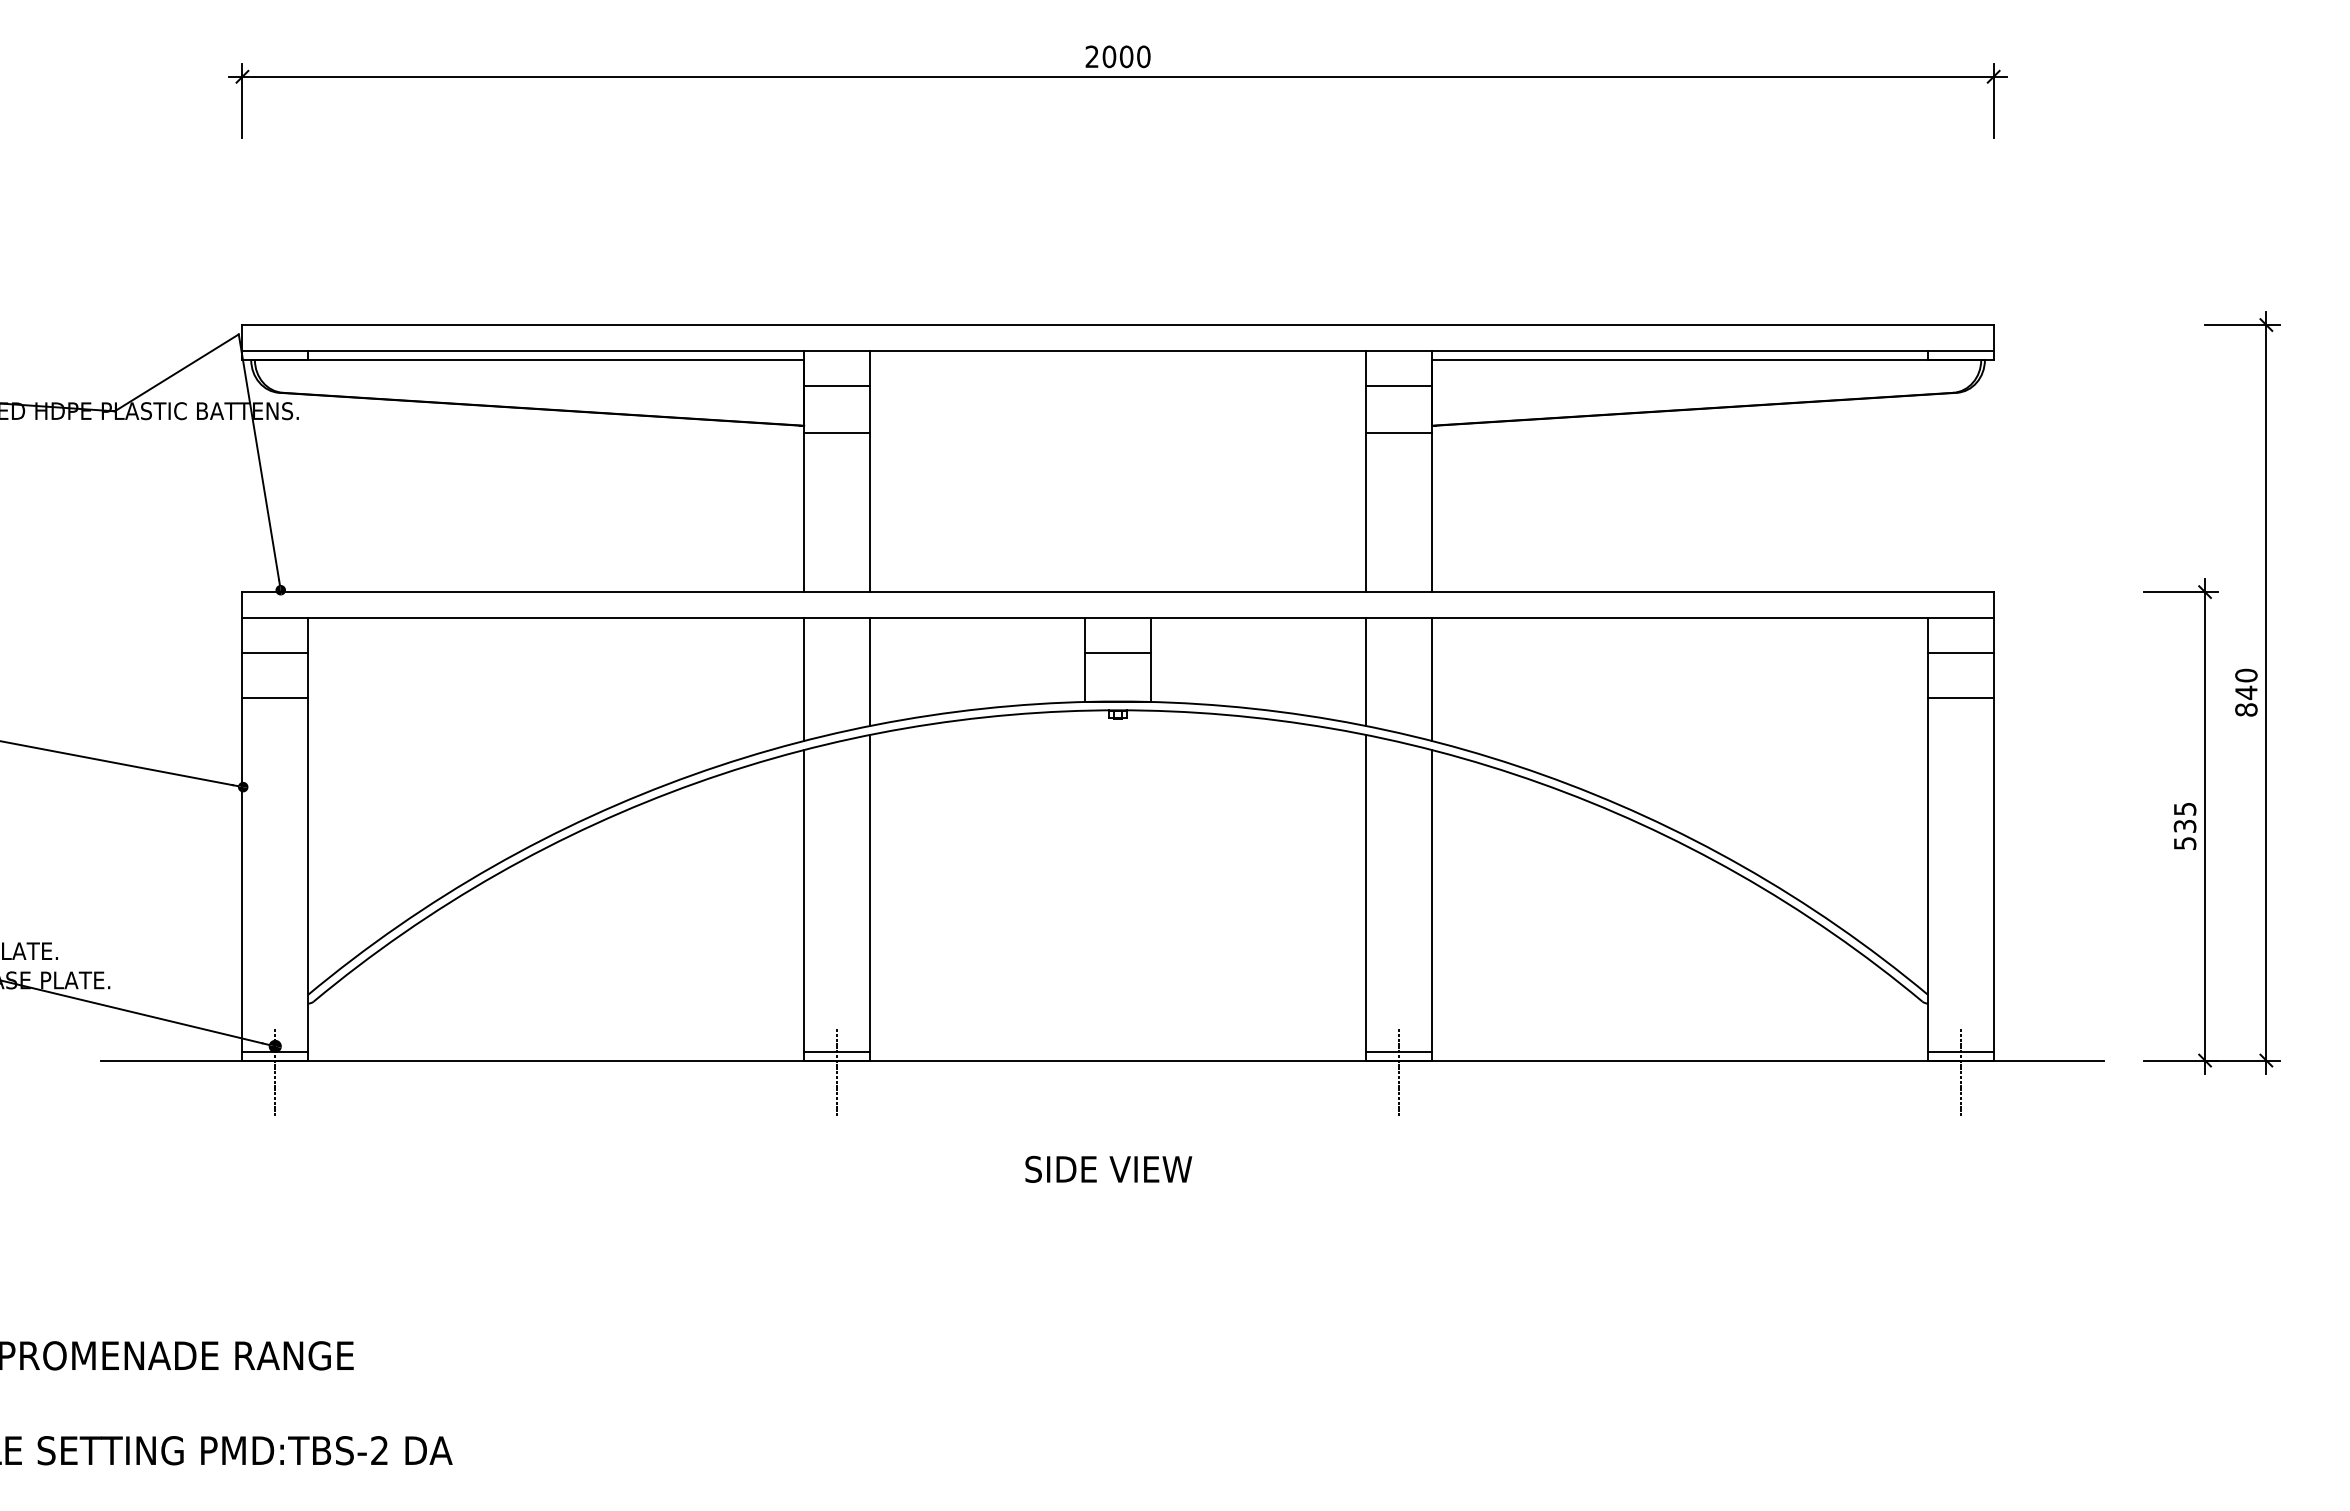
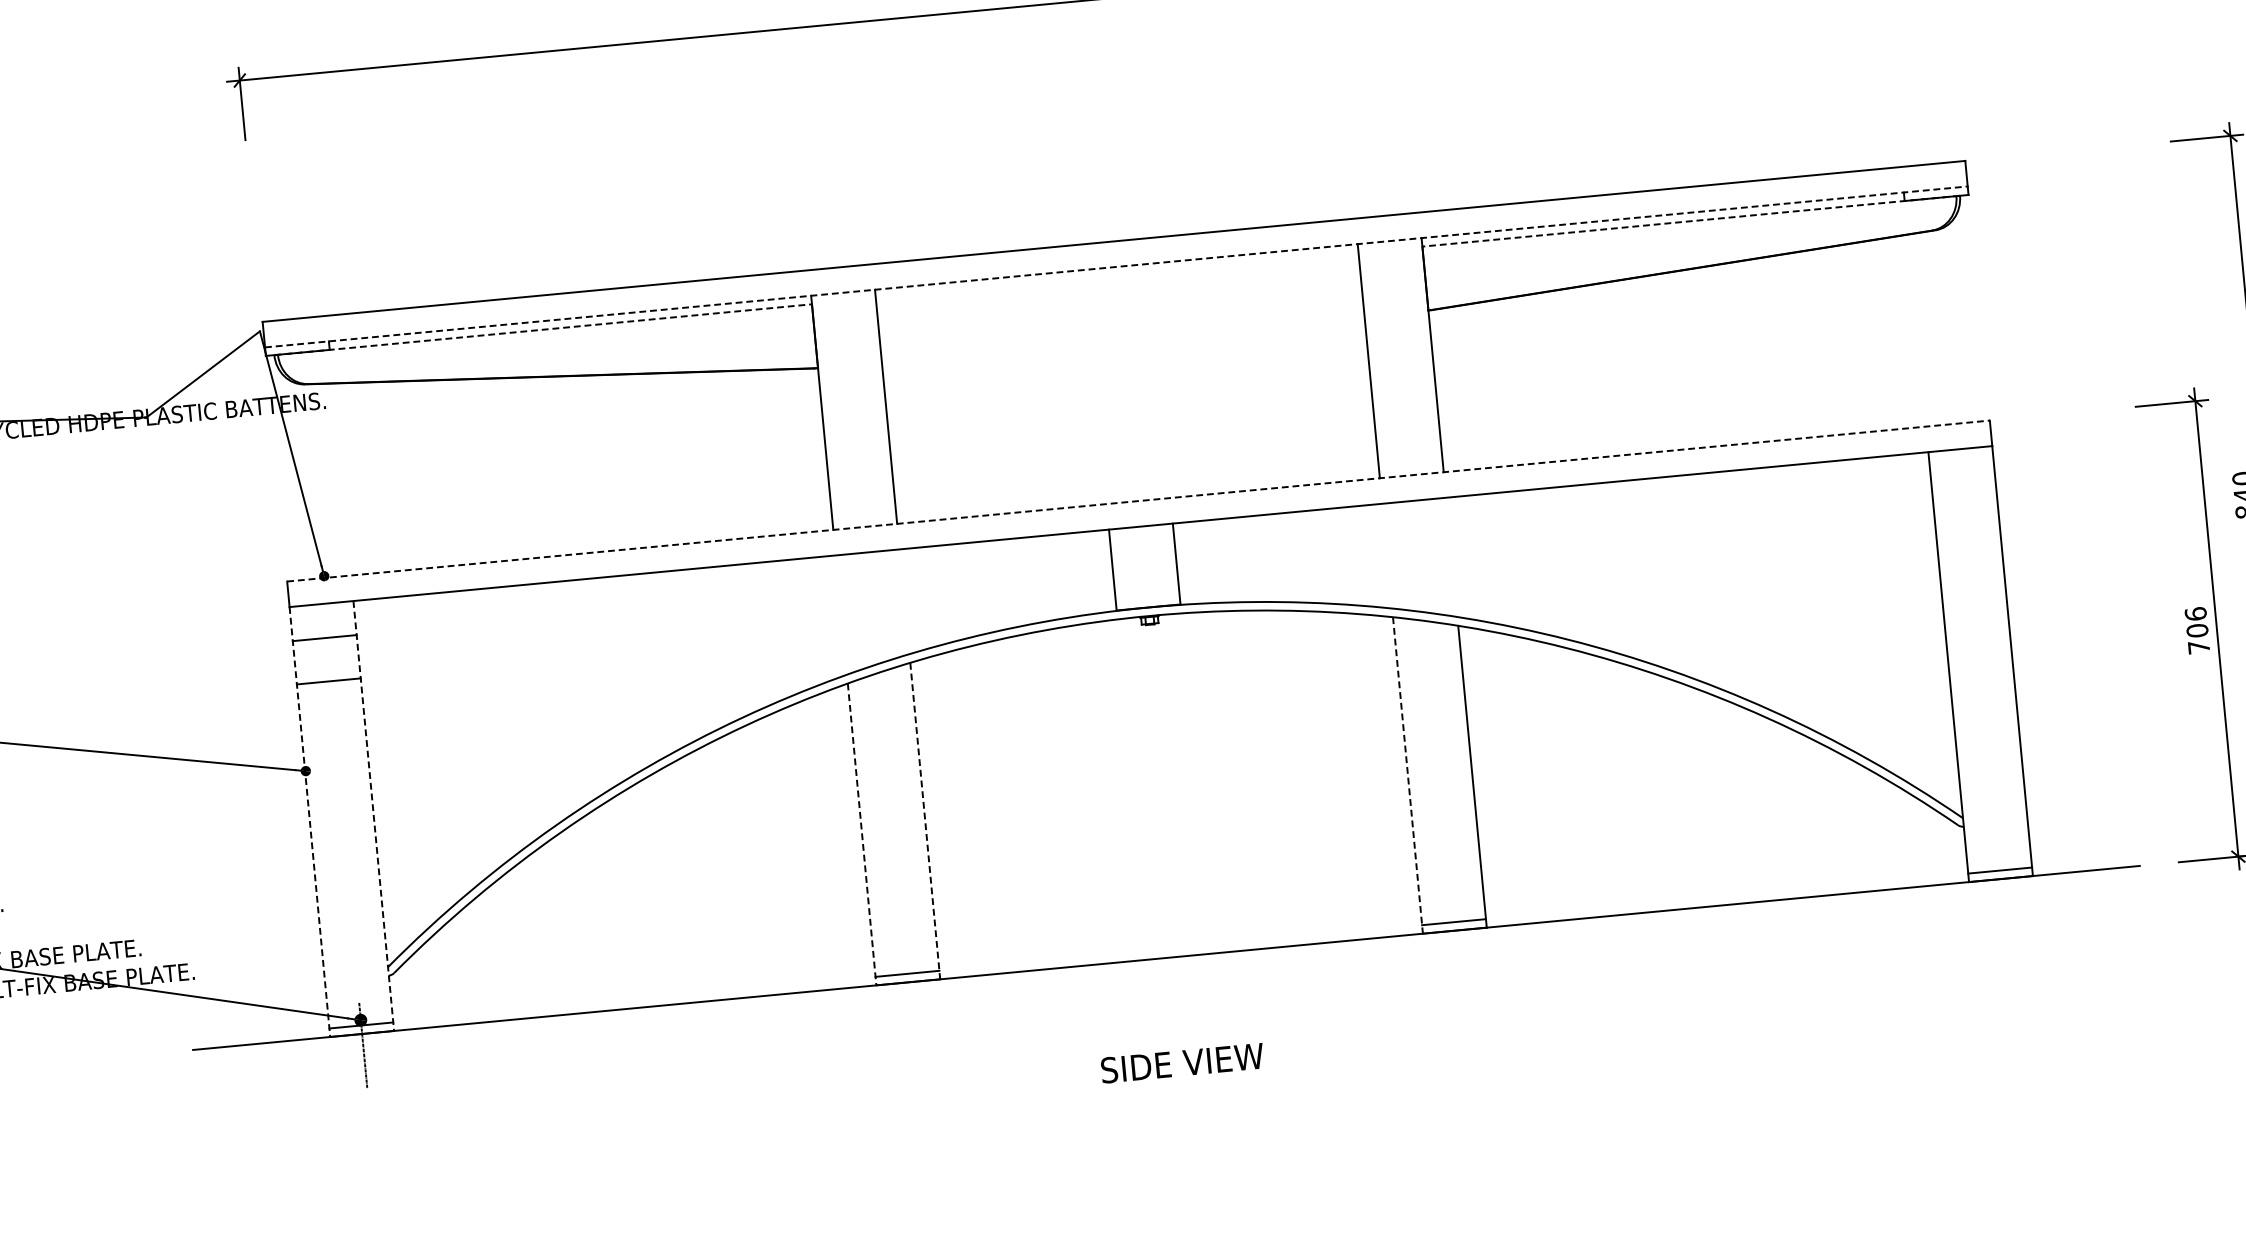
line: (1118, 351) -> (1116, 267), solid -> dashed
line: (528, 360) -> (544, 330), solid -> dashed
line: (1707, 360) -> (1690, 221), solid -> dashed
line: (836, 386) -> (845, 327), removed
line: (1398, 386) -> (1392, 275), removed
line: (836, 433) -> (850, 372), removed
line: (1398, 433) -> (1396, 321), removed
line: (1118, 592) -> (1138, 501), solid -> dashed
line: (1117, 653) -> (1143, 560), removed
line: (1960, 653) -> (1963, 483), removed
line: (869, 672) -> (904, 602), removed
line: (1366, 672) -> (1387, 556), removed
line: (804, 679) -> (841, 614), removed
line: (1431, 679) -> (1451, 557), removed
line: (1960, 697) -> (1967, 526), removed
text: (2184, 825) -> (2196, 630), 535 -> 706
line: (242, 839) -> (309, 822), solid -> dashed
line: (308, 839) -> (374, 816), solid -> dashed
line: (869, 897) -> (924, 820), solid -> dashed
line: (1366, 897) -> (1408, 775), solid -> dashed
line: (804, 905) -> (862, 834), solid -> dashed
line: (837, 1072) -> (909, 993), removed
line: (1399, 1072) -> (1456, 942), removed
line: (1960, 1072) -> (2001, 890), removed

